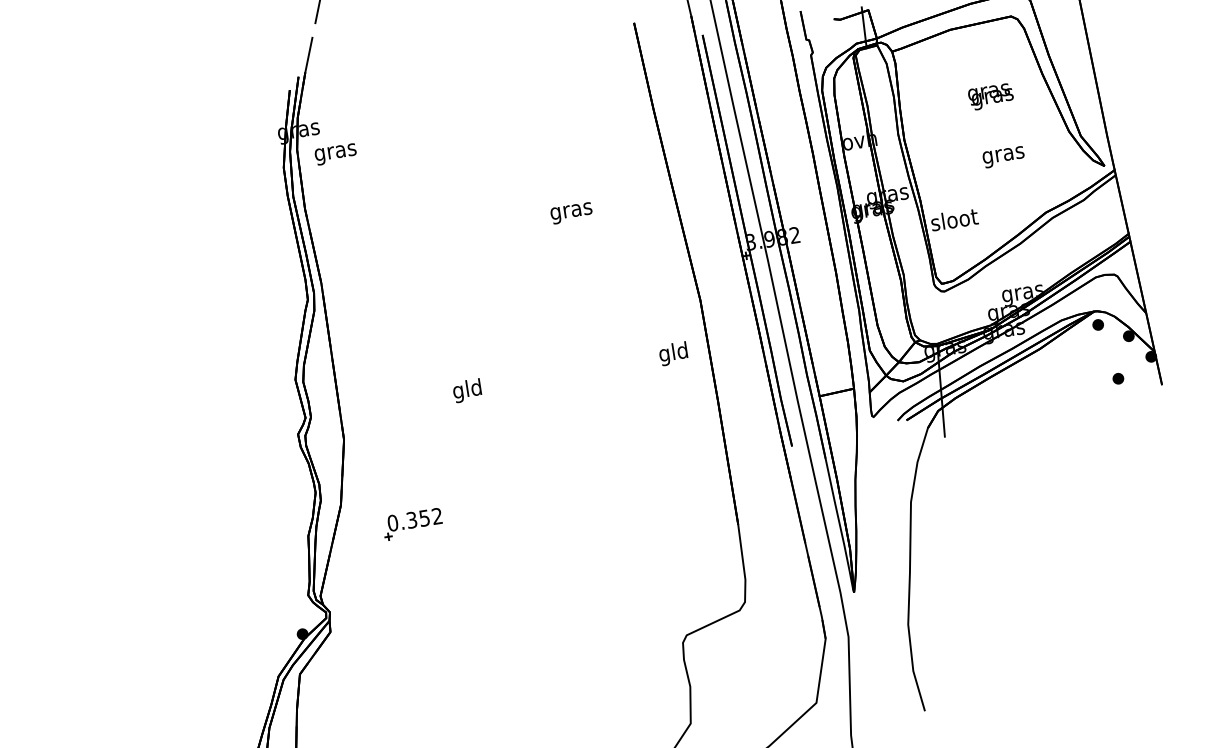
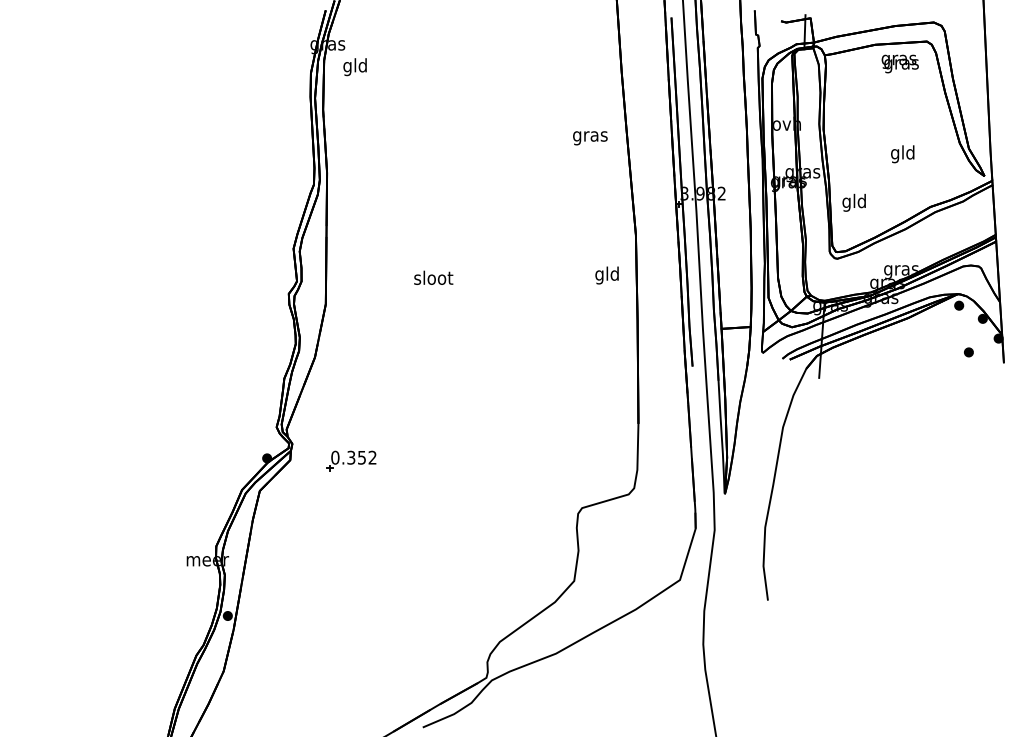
text: (990, 96) -> (899, 63), moved
text: (335, 152) -> (355, 67), gras -> gld
text: (1002, 155) -> (902, 154), gras -> gld
text: (571, 213) -> (590, 138), moved
text: (954, 221) -> (854, 202), sloot -> gld
text: (467, 390) -> (433, 279), gld -> sloot
part: (412, 523) -> (351, 460), moved

